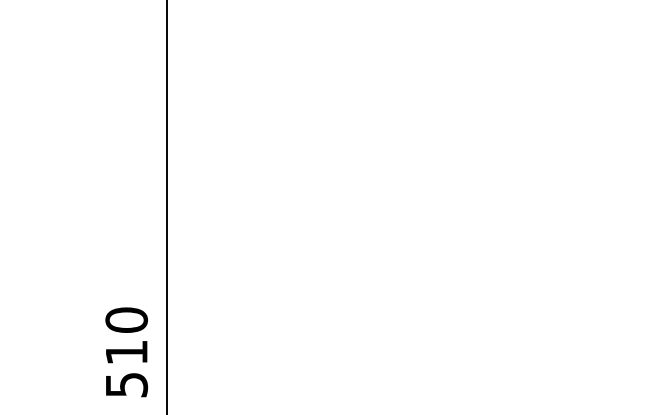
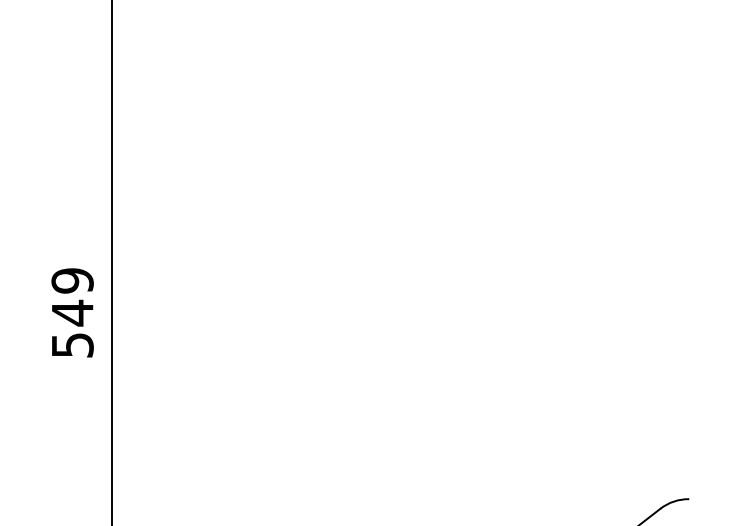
text: (126, 336) -> (72, 297), 510 -> 549

